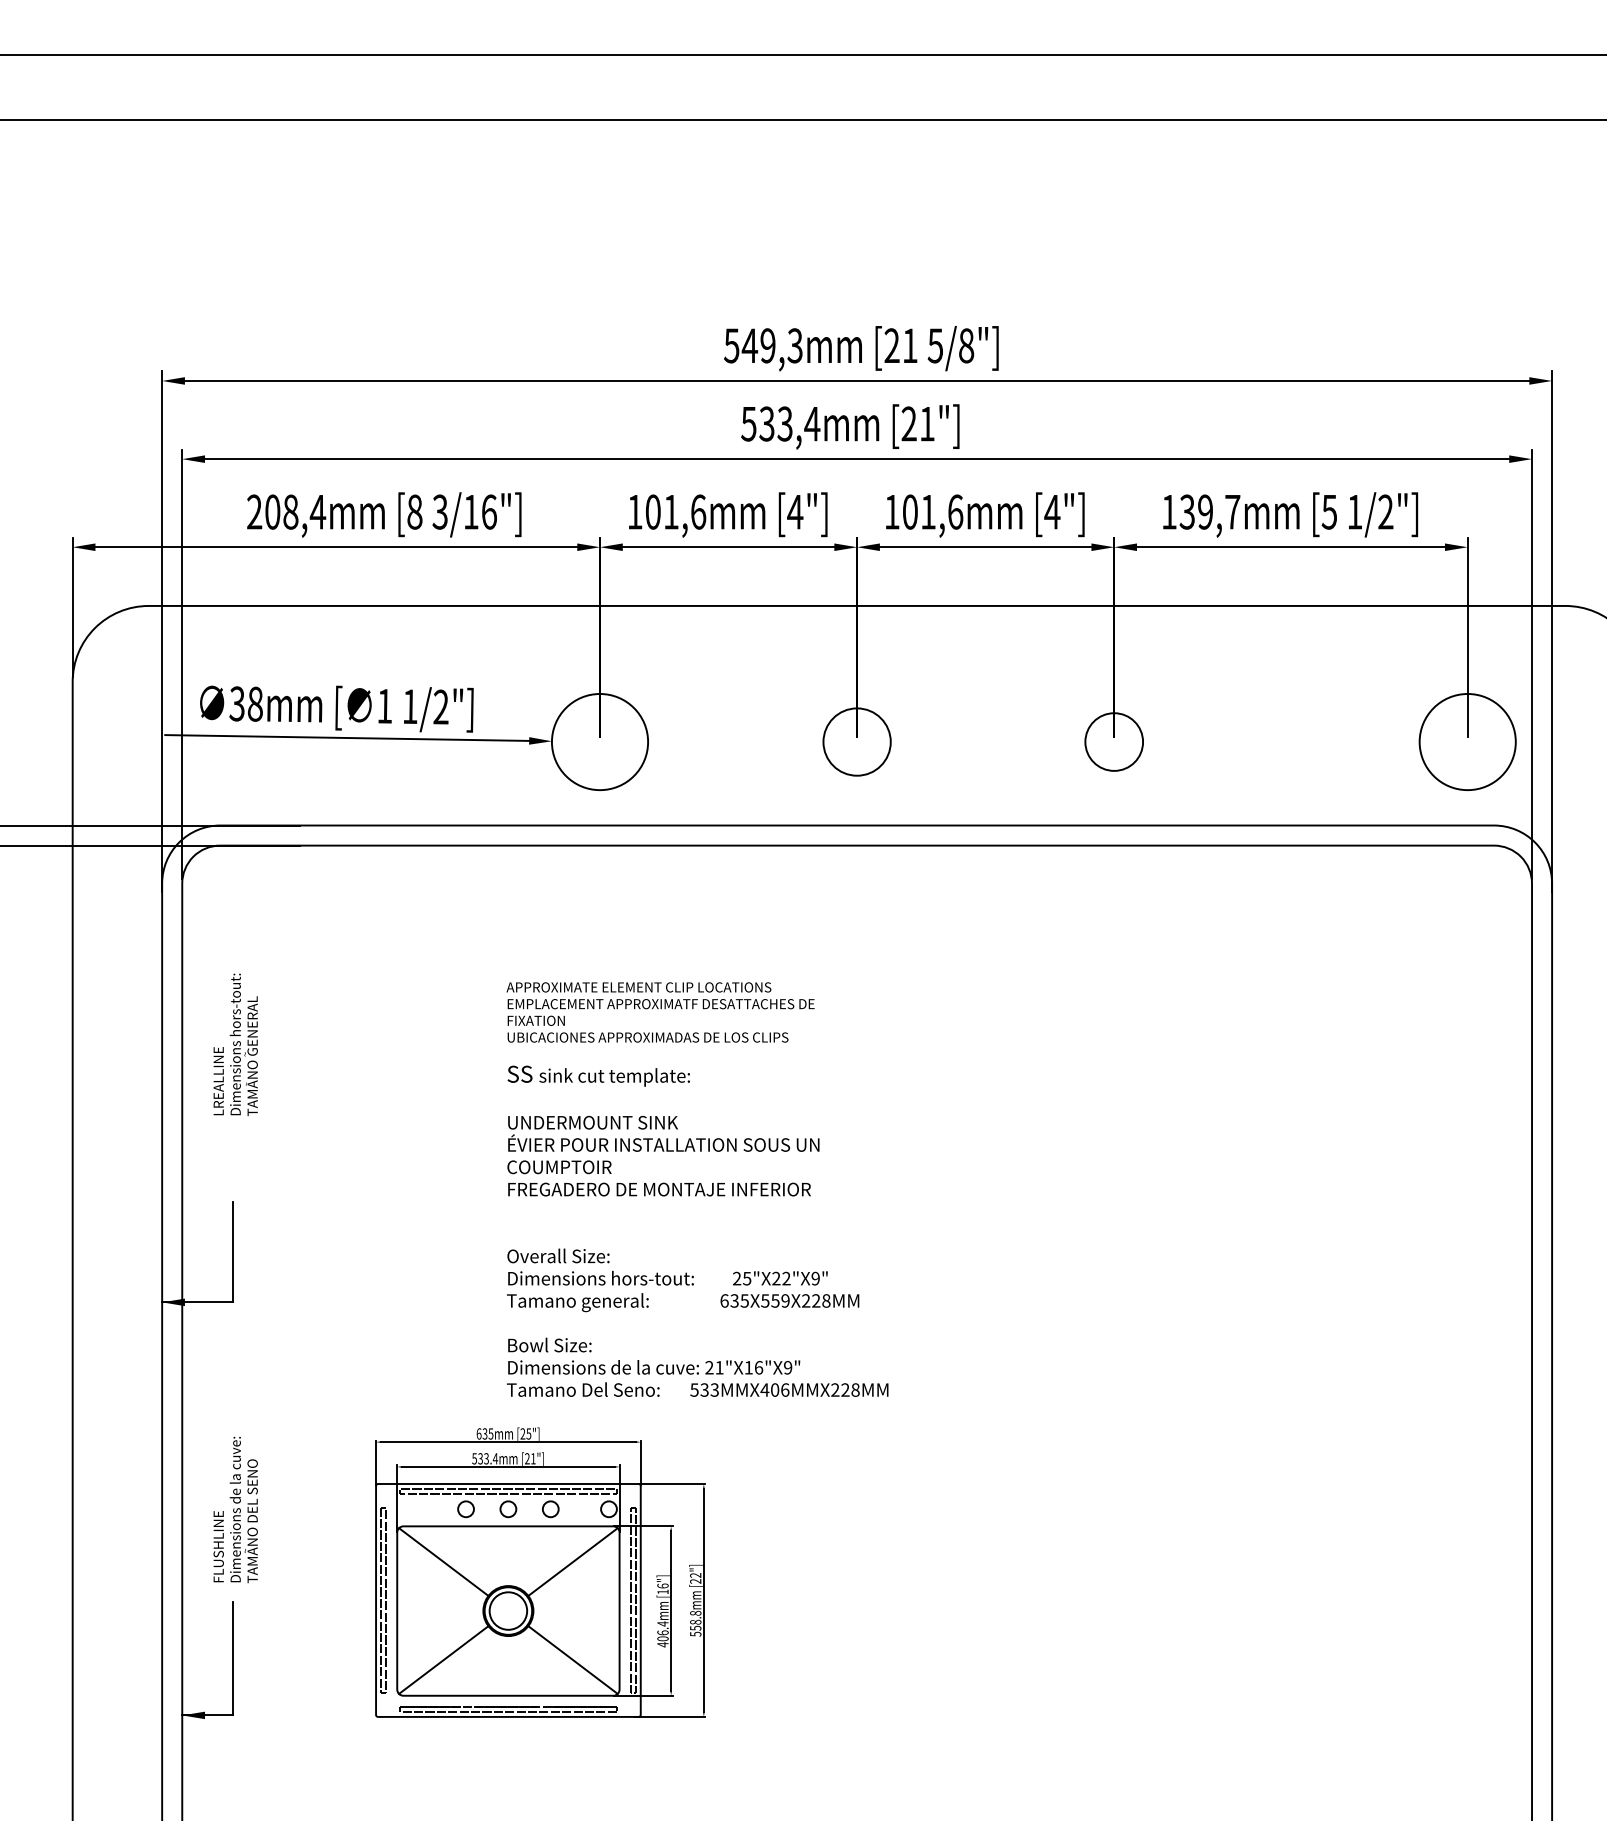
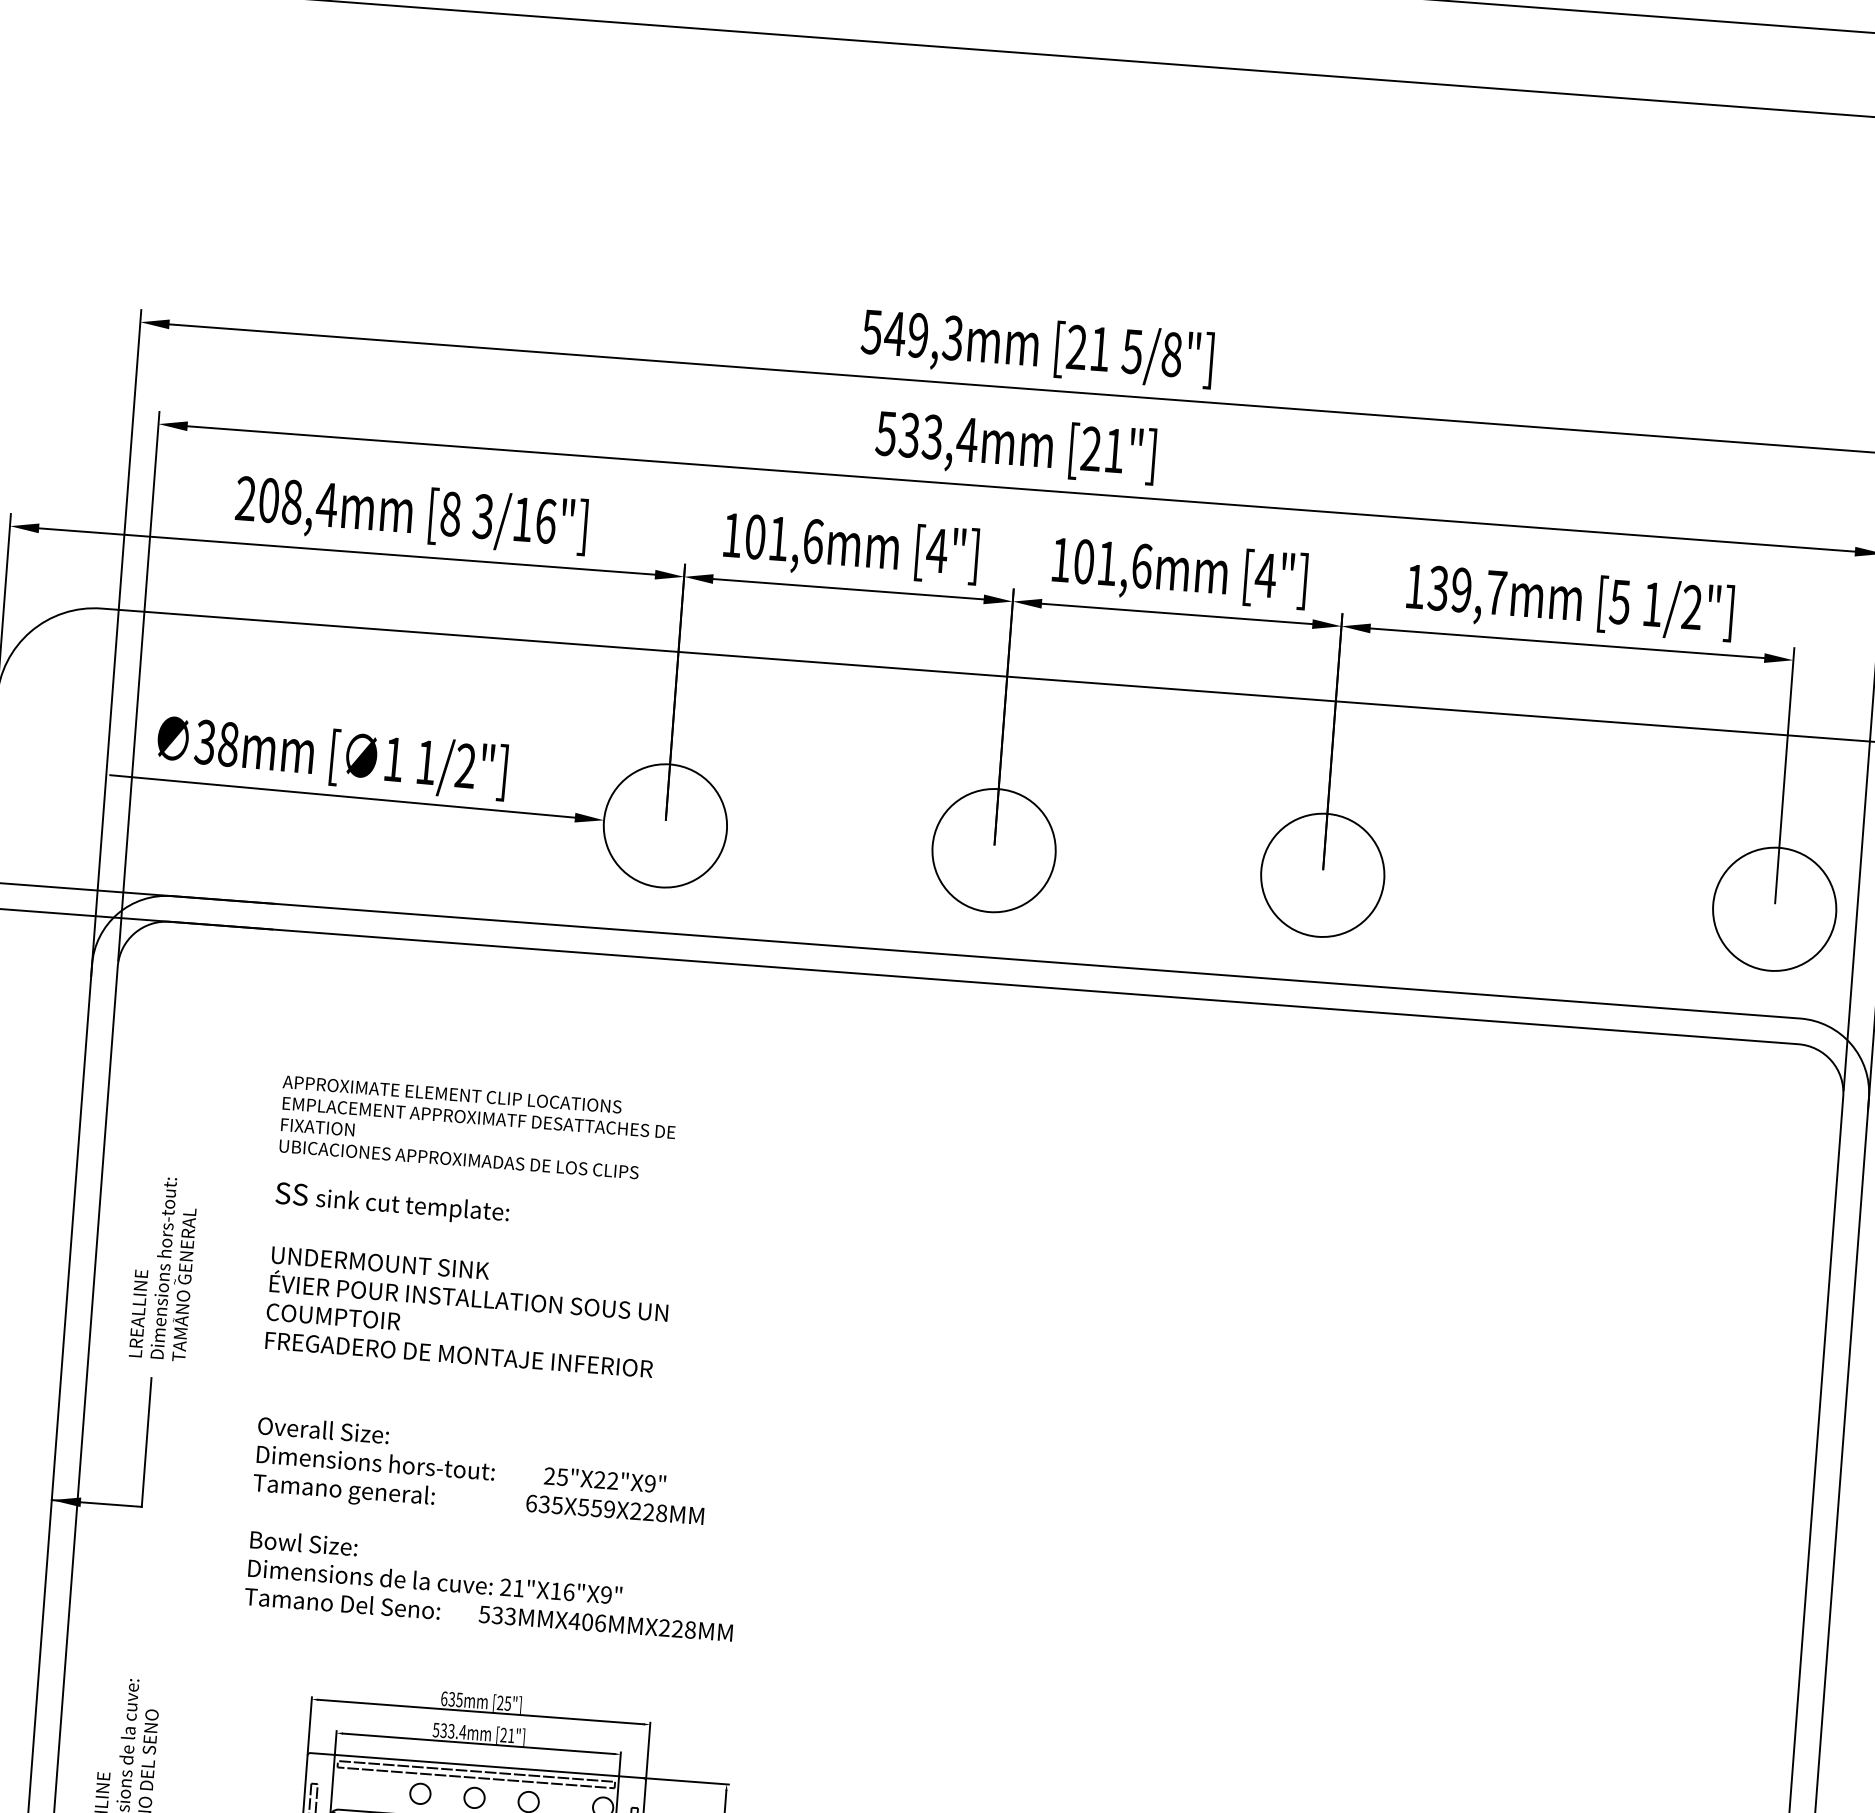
circle: (857, 741) -> (994, 849), size x1.43
circle: (1114, 741) -> (1323, 874), size x1.67
text: (235, 1044) -> (163, 1268), moved
text: (697, 1189) -> (507, 1358), moved

